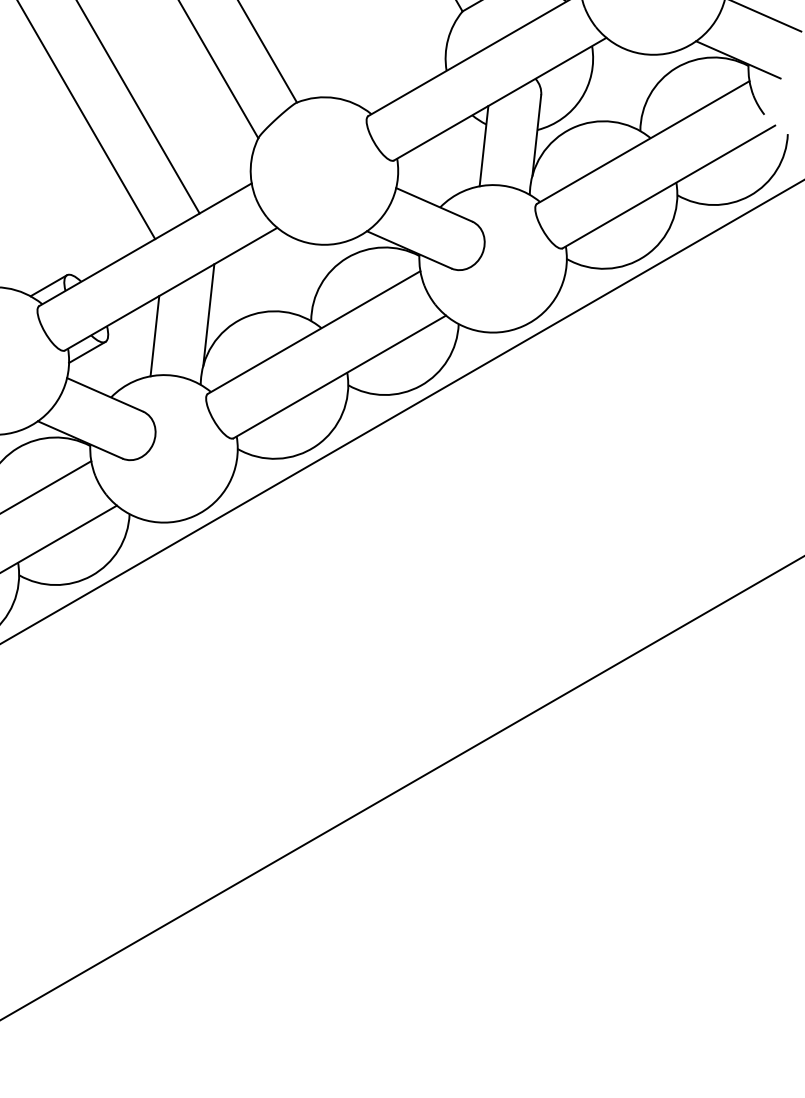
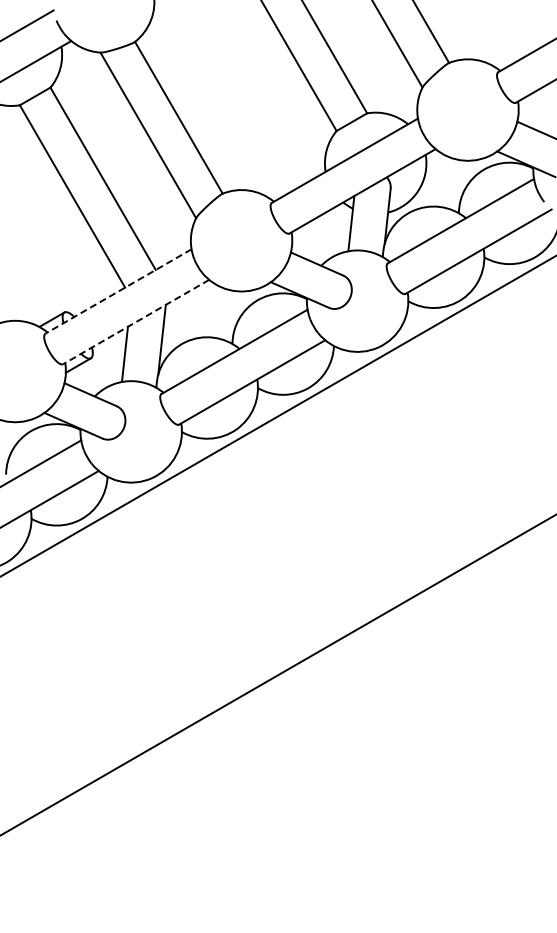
line: (145, 244) -> (118, 291), solid -> dashed
line: (170, 289) -> (135, 322), solid -> dashed

